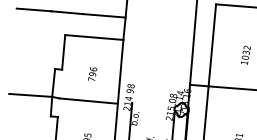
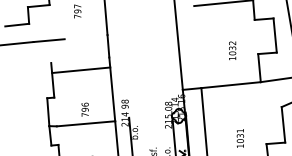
line: (103, 16) -> (85, 37), removed
line: (94, 37) -> (81, 70), moved
line: (211, 45) -> (197, 47), removed
text: (92, 73) -> (84, 109), moved
line: (30, 95) -> (27, 128), removed

